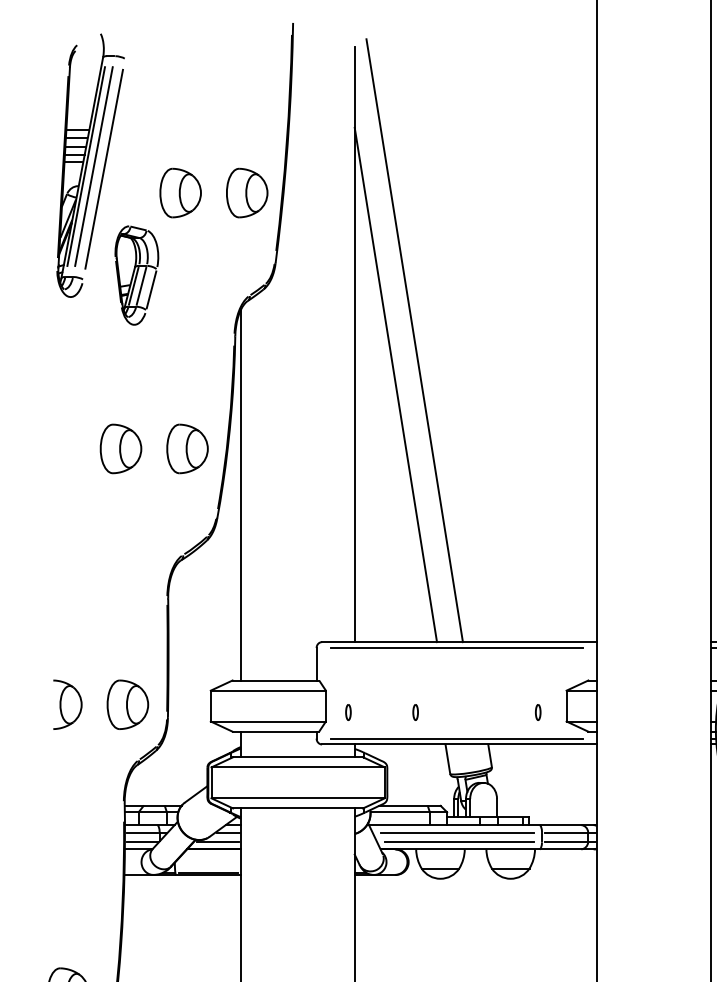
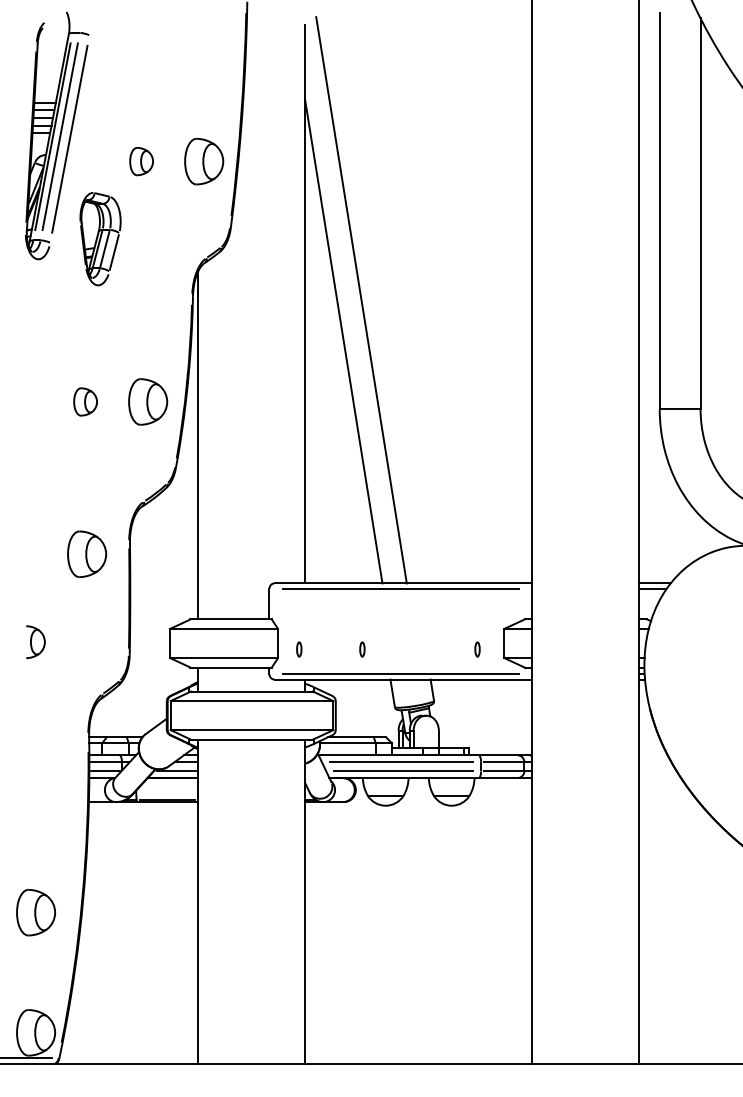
part: (180, 192) -> (141, 161), size x0.6
part: (120, 448) -> (85, 401), size x0.6
part: (67, 703) -> (35, 641), size x0.7
part: (128, 703) -> (87, 553), moved

